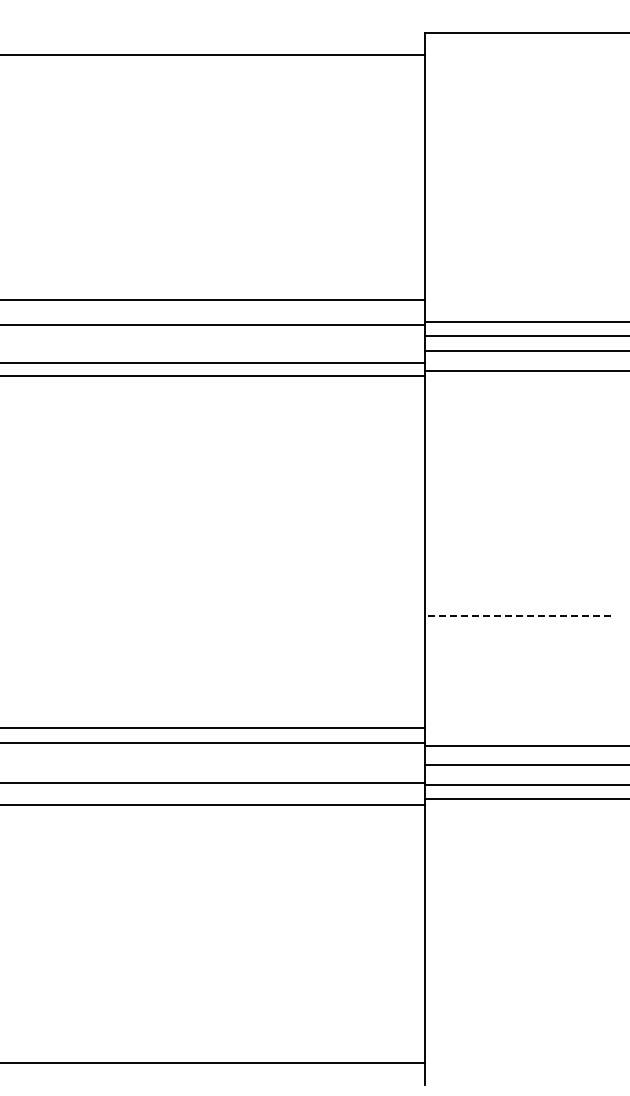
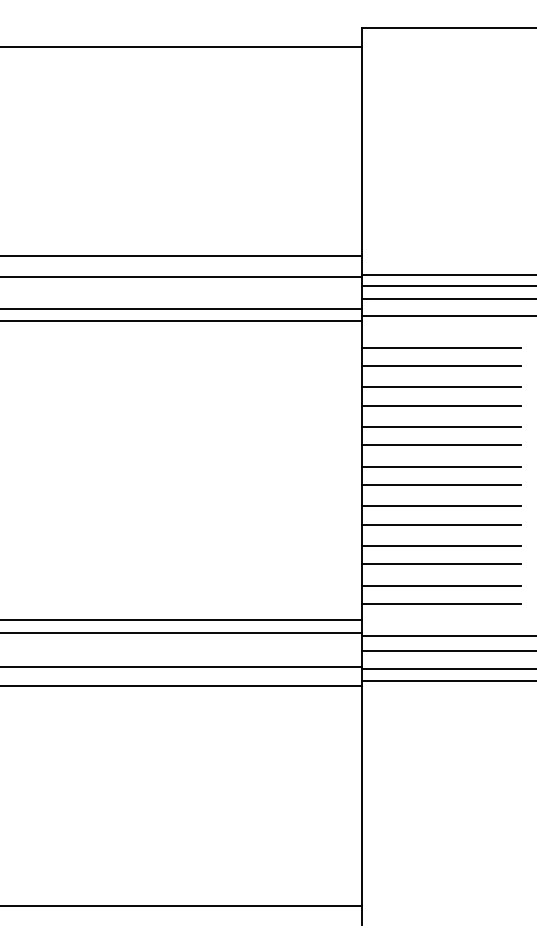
line: (517, 408) -> (441, 348), added
line: (517, 429) -> (441, 366), added
line: (517, 454) -> (441, 387), added
line: (517, 476) -> (441, 406), added
line: (517, 501) -> (441, 427), added
line: (517, 522) -> (441, 445), added
line: (517, 547) -> (441, 466), added
line: (517, 569) -> (441, 485), added
line: (517, 594) -> (441, 506), added
line: (517, 615) -> (441, 524), dashed -> solid
line: (517, 640) -> (441, 545), added
line: (517, 662) -> (441, 564), added
line: (517, 687) -> (441, 585), added
line: (517, 708) -> (441, 603), added

